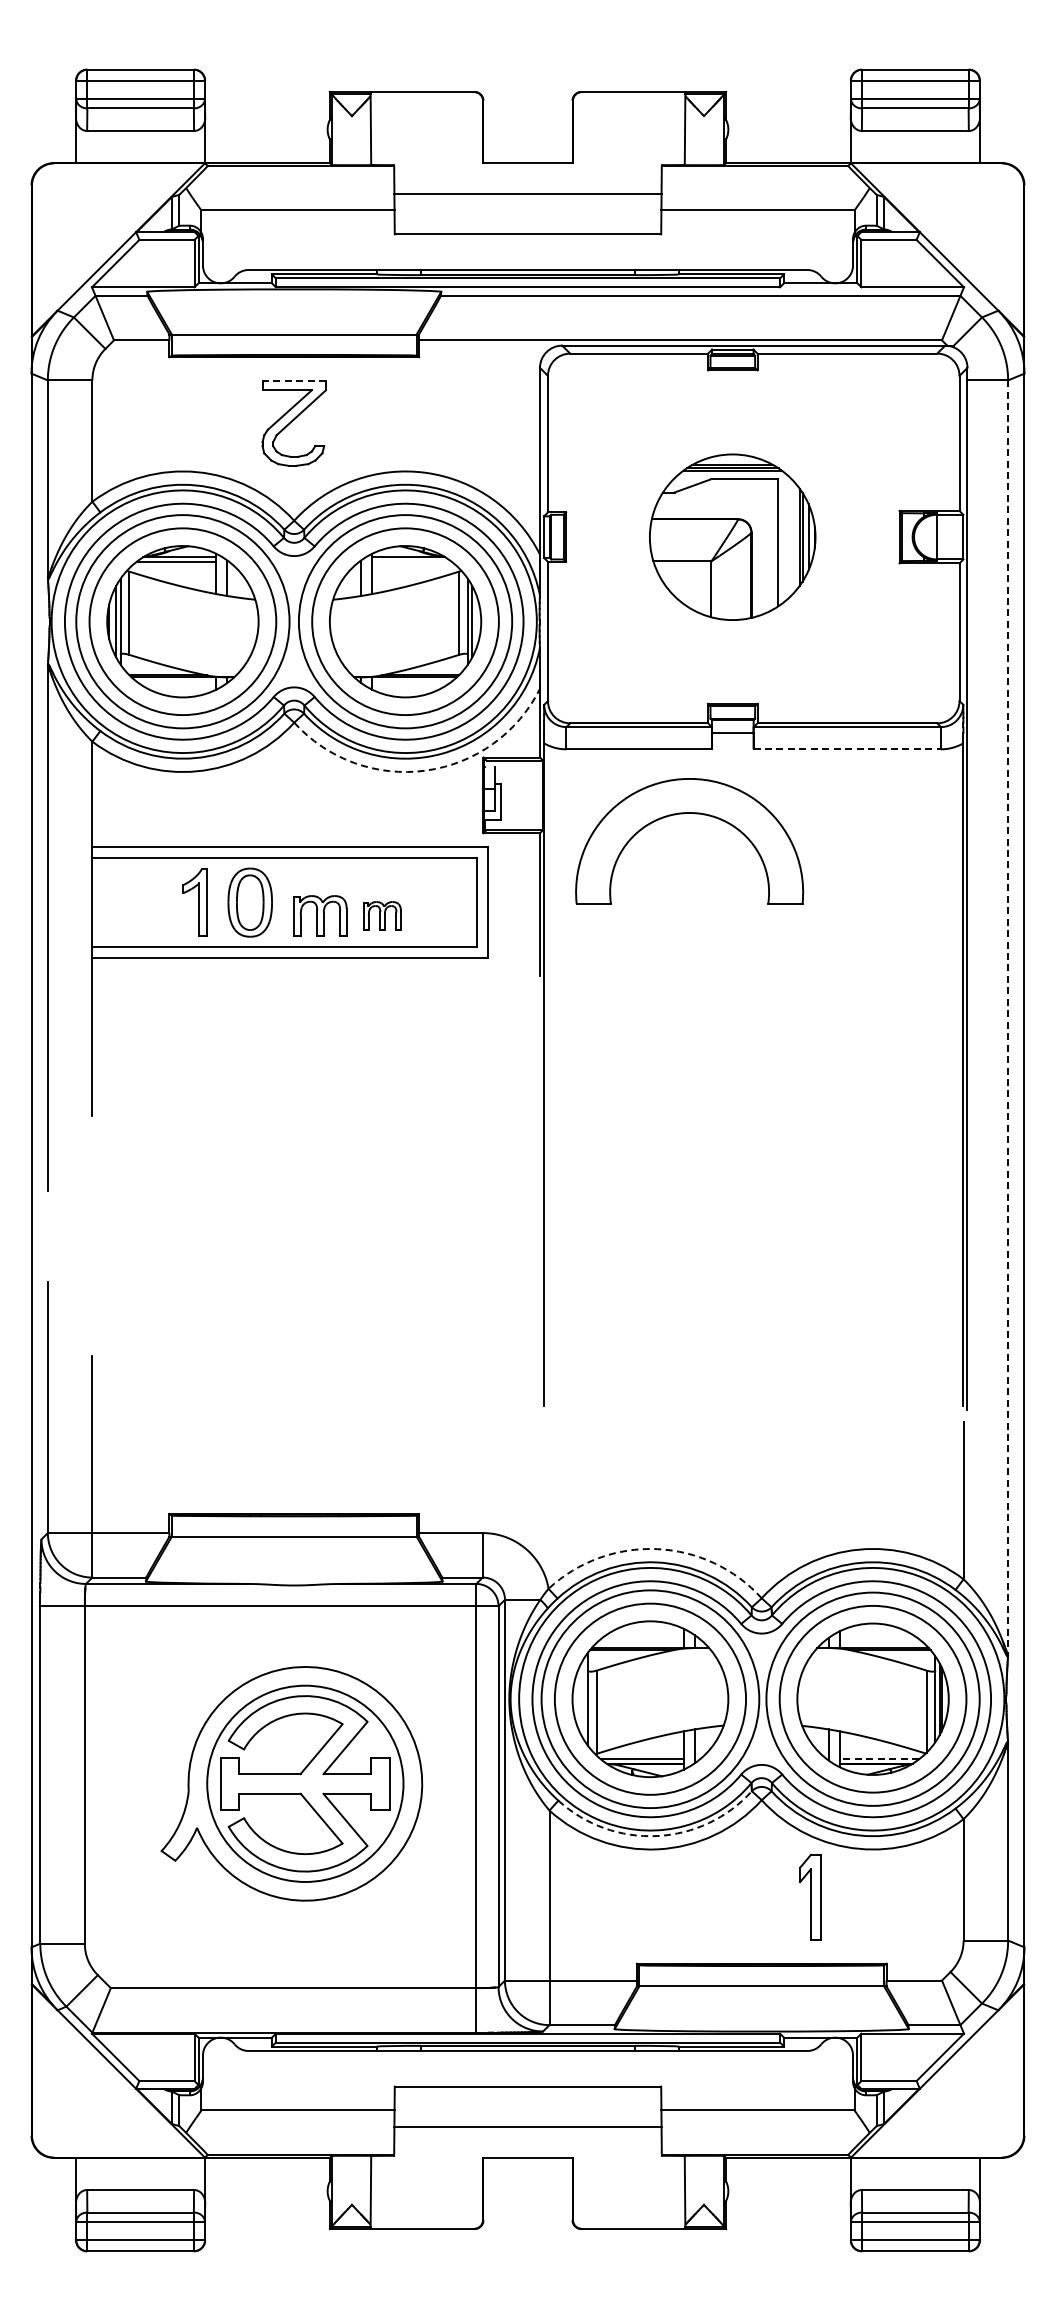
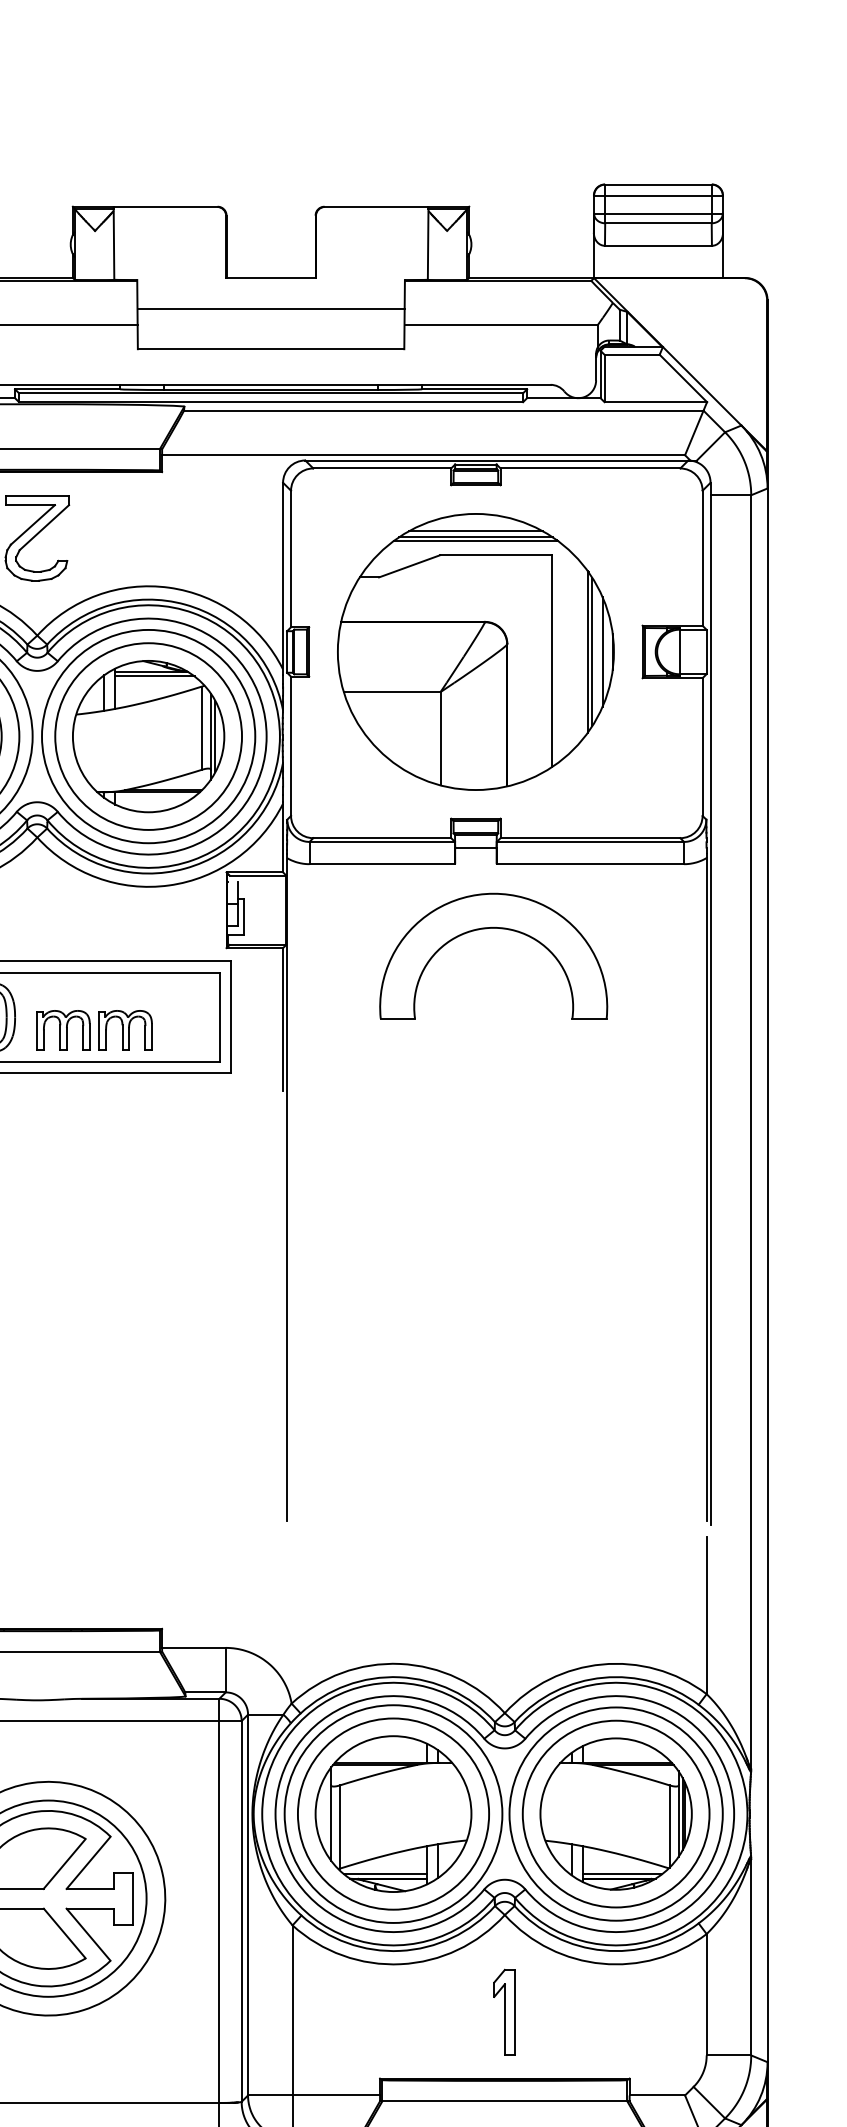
line: (294, 381) -> (37, 496), dashed -> solid
part: (732, 537) -> (475, 652), size x1.67
line: (411, 561) -> (154, 676), added
line: (847, 749) -> (590, 864), dashed -> solid
arc: (426, 770) -> (169, 885), dashed -> solid
part: (684, 814) -> (488, 929), moved
part: (382, 915) -> (125, 1030), size x1.43
line: (1008, 1017) -> (751, 1132), dashed -> solid
arc: (657, 1549) -> (400, 1664), dashed -> solid
line: (879, 1759) -> (622, 1874), dashed -> solid
arc: (657, 1836) -> (400, 1951), dashed -> solid
part: (810, 1897) -> (504, 2012), moved

